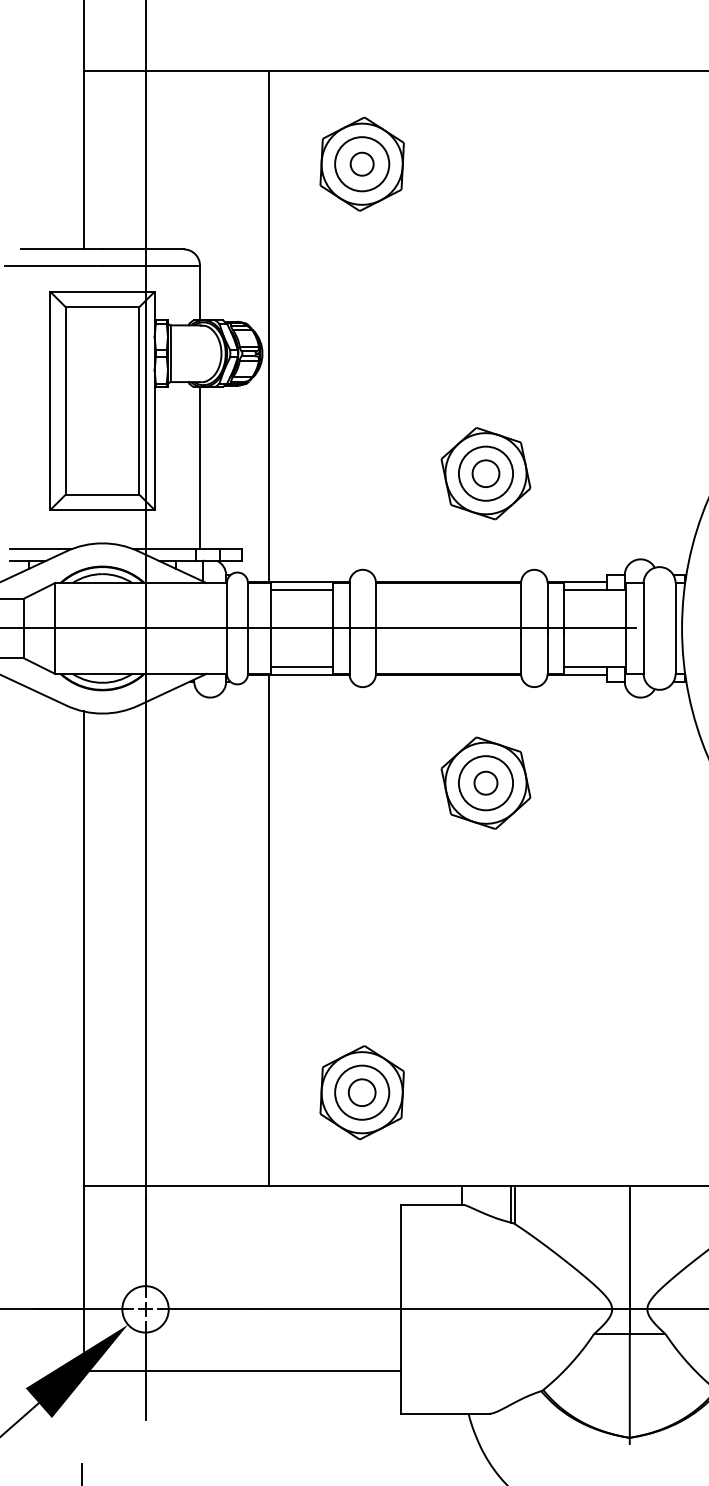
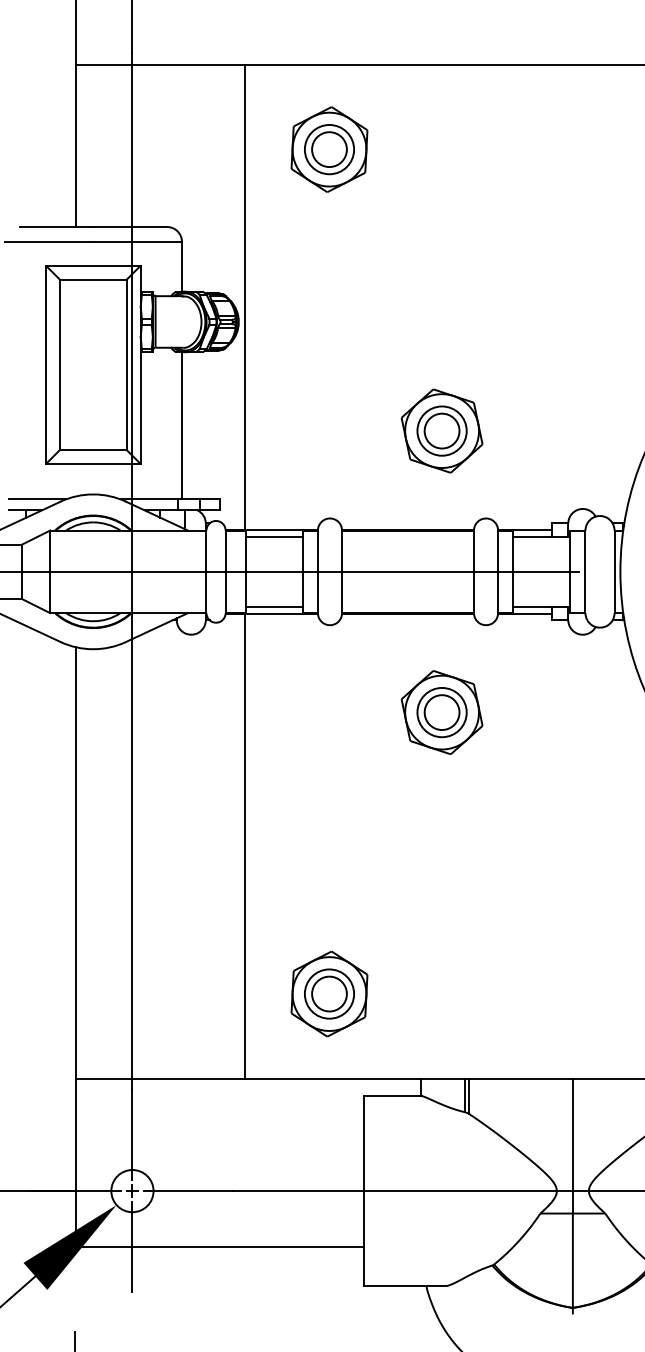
circle: (362, 164) -> (329, 149), size x1.67
circle: (485, 473) -> (441, 430), size x1.43
circle: (485, 783) -> (441, 712), size x1.67
circle: (362, 1092) -> (329, 993), size x1.43

